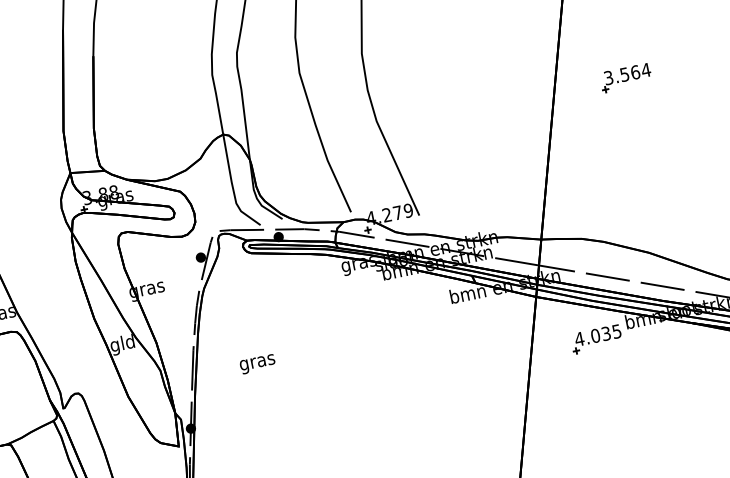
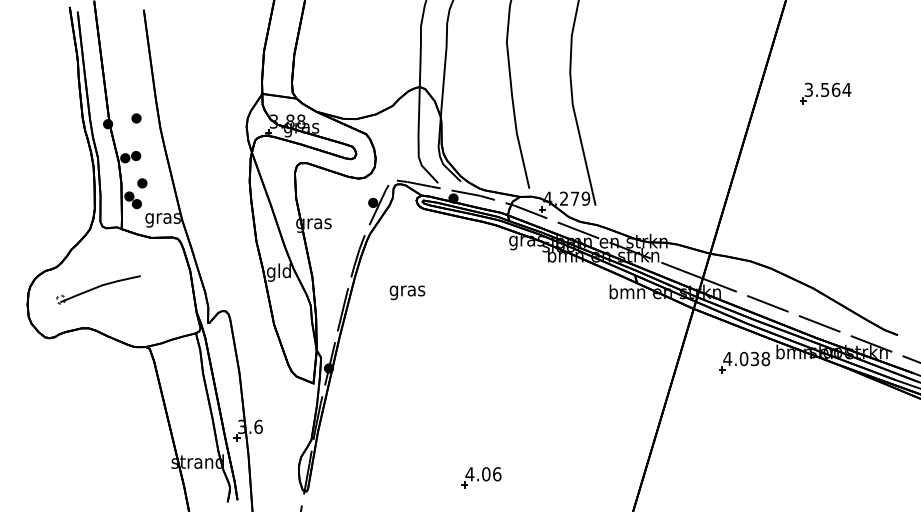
part: (625, 78) -> (825, 93), moved
text: (616, 331) -> (765, 358), 4.035 -> 4.038
text: (257, 363) -> (407, 292), moved

